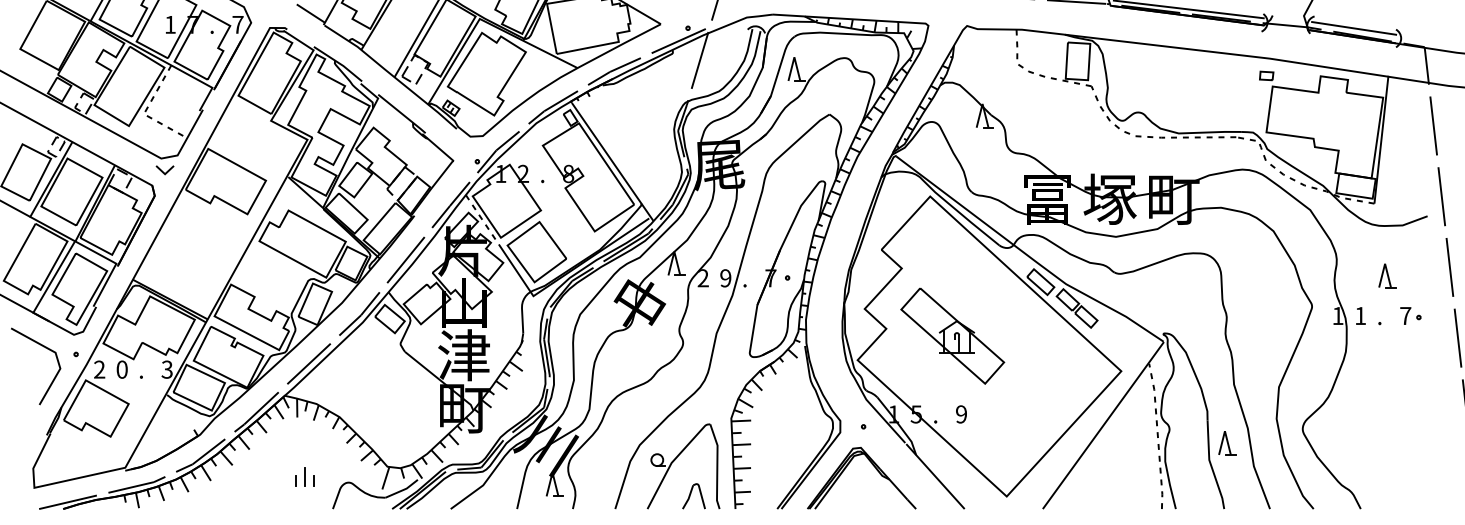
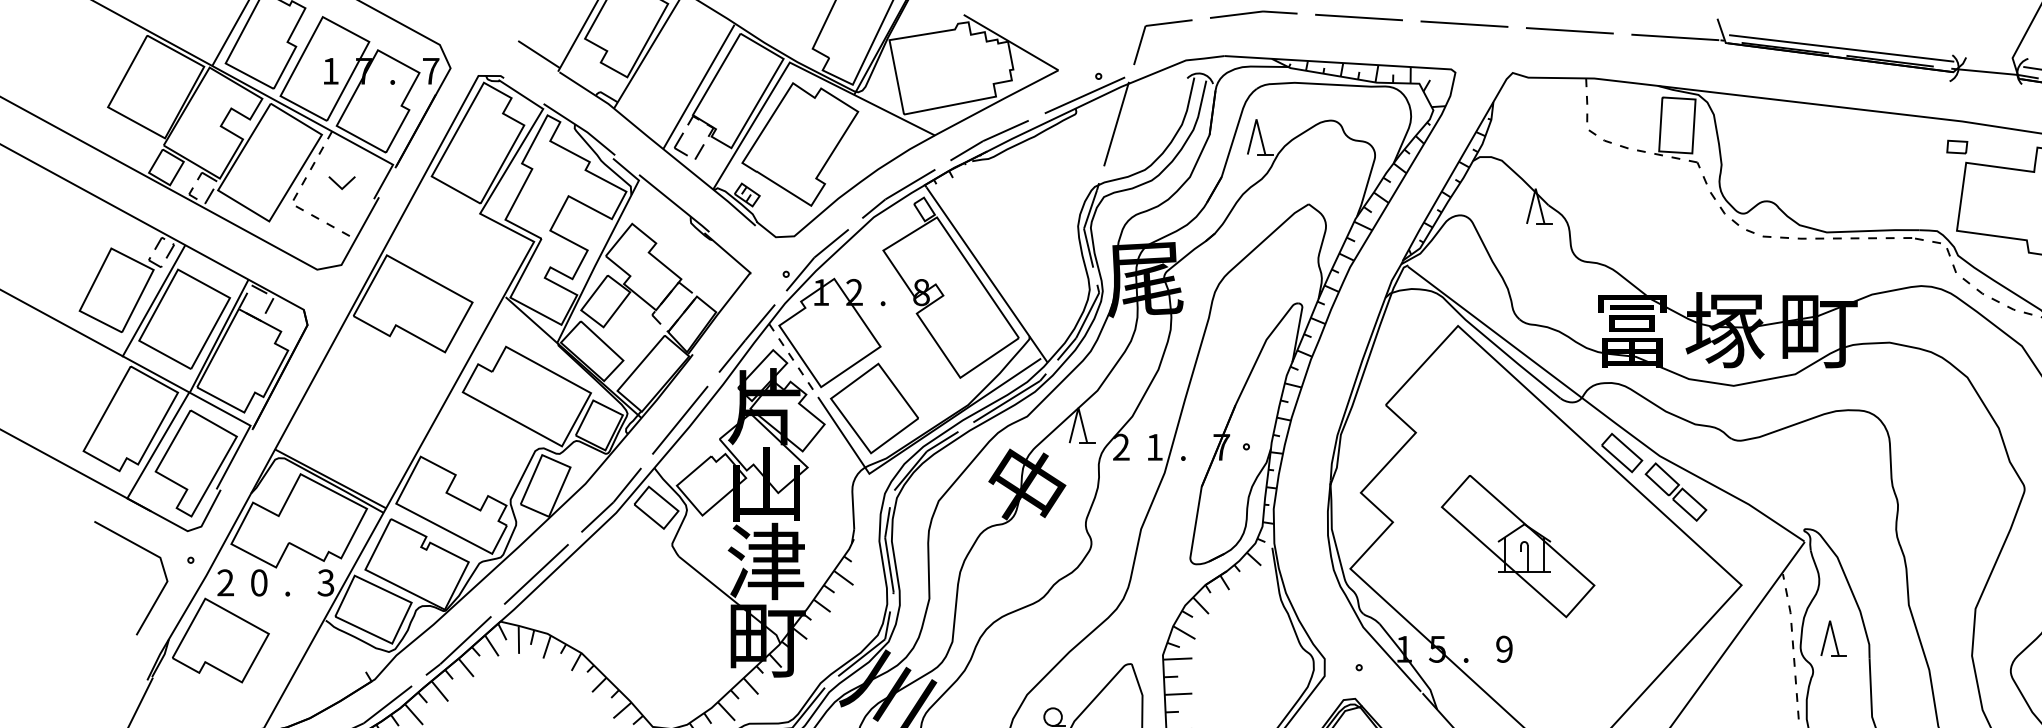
line: (163, 171) -> (339, 185), moved
text: (725, 278) -> (1154, 447), 9 -> 1
part: (952, 335) -> (1517, 545), moved
part: (1227, 443) -> (1833, 639), moved

